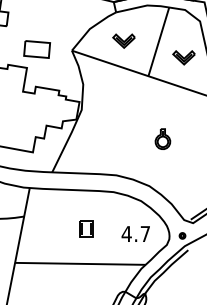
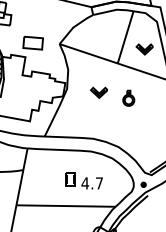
part: (123, 40) -> (98, 92), moved
part: (162, 138) -> (128, 97), moved
text: (134, 234) -> (91, 183), moved

